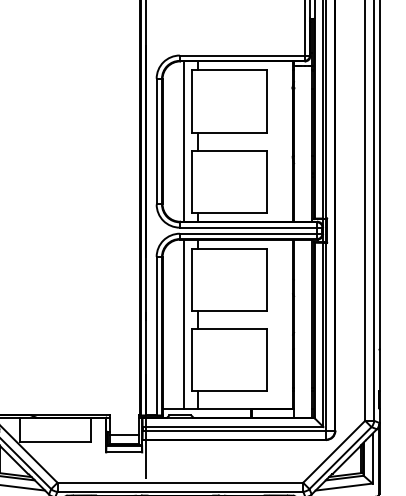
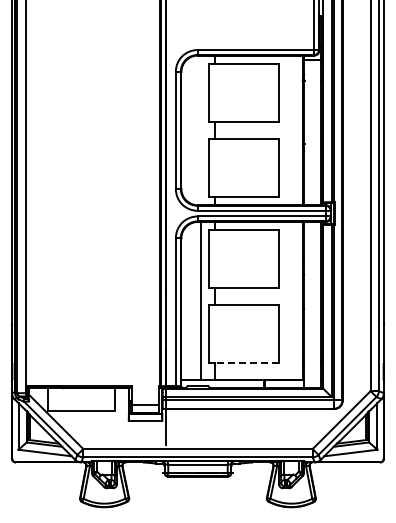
line: (184, 141) -> (201, 130), removed
line: (232, 391) -> (246, 363), solid -> dashed

